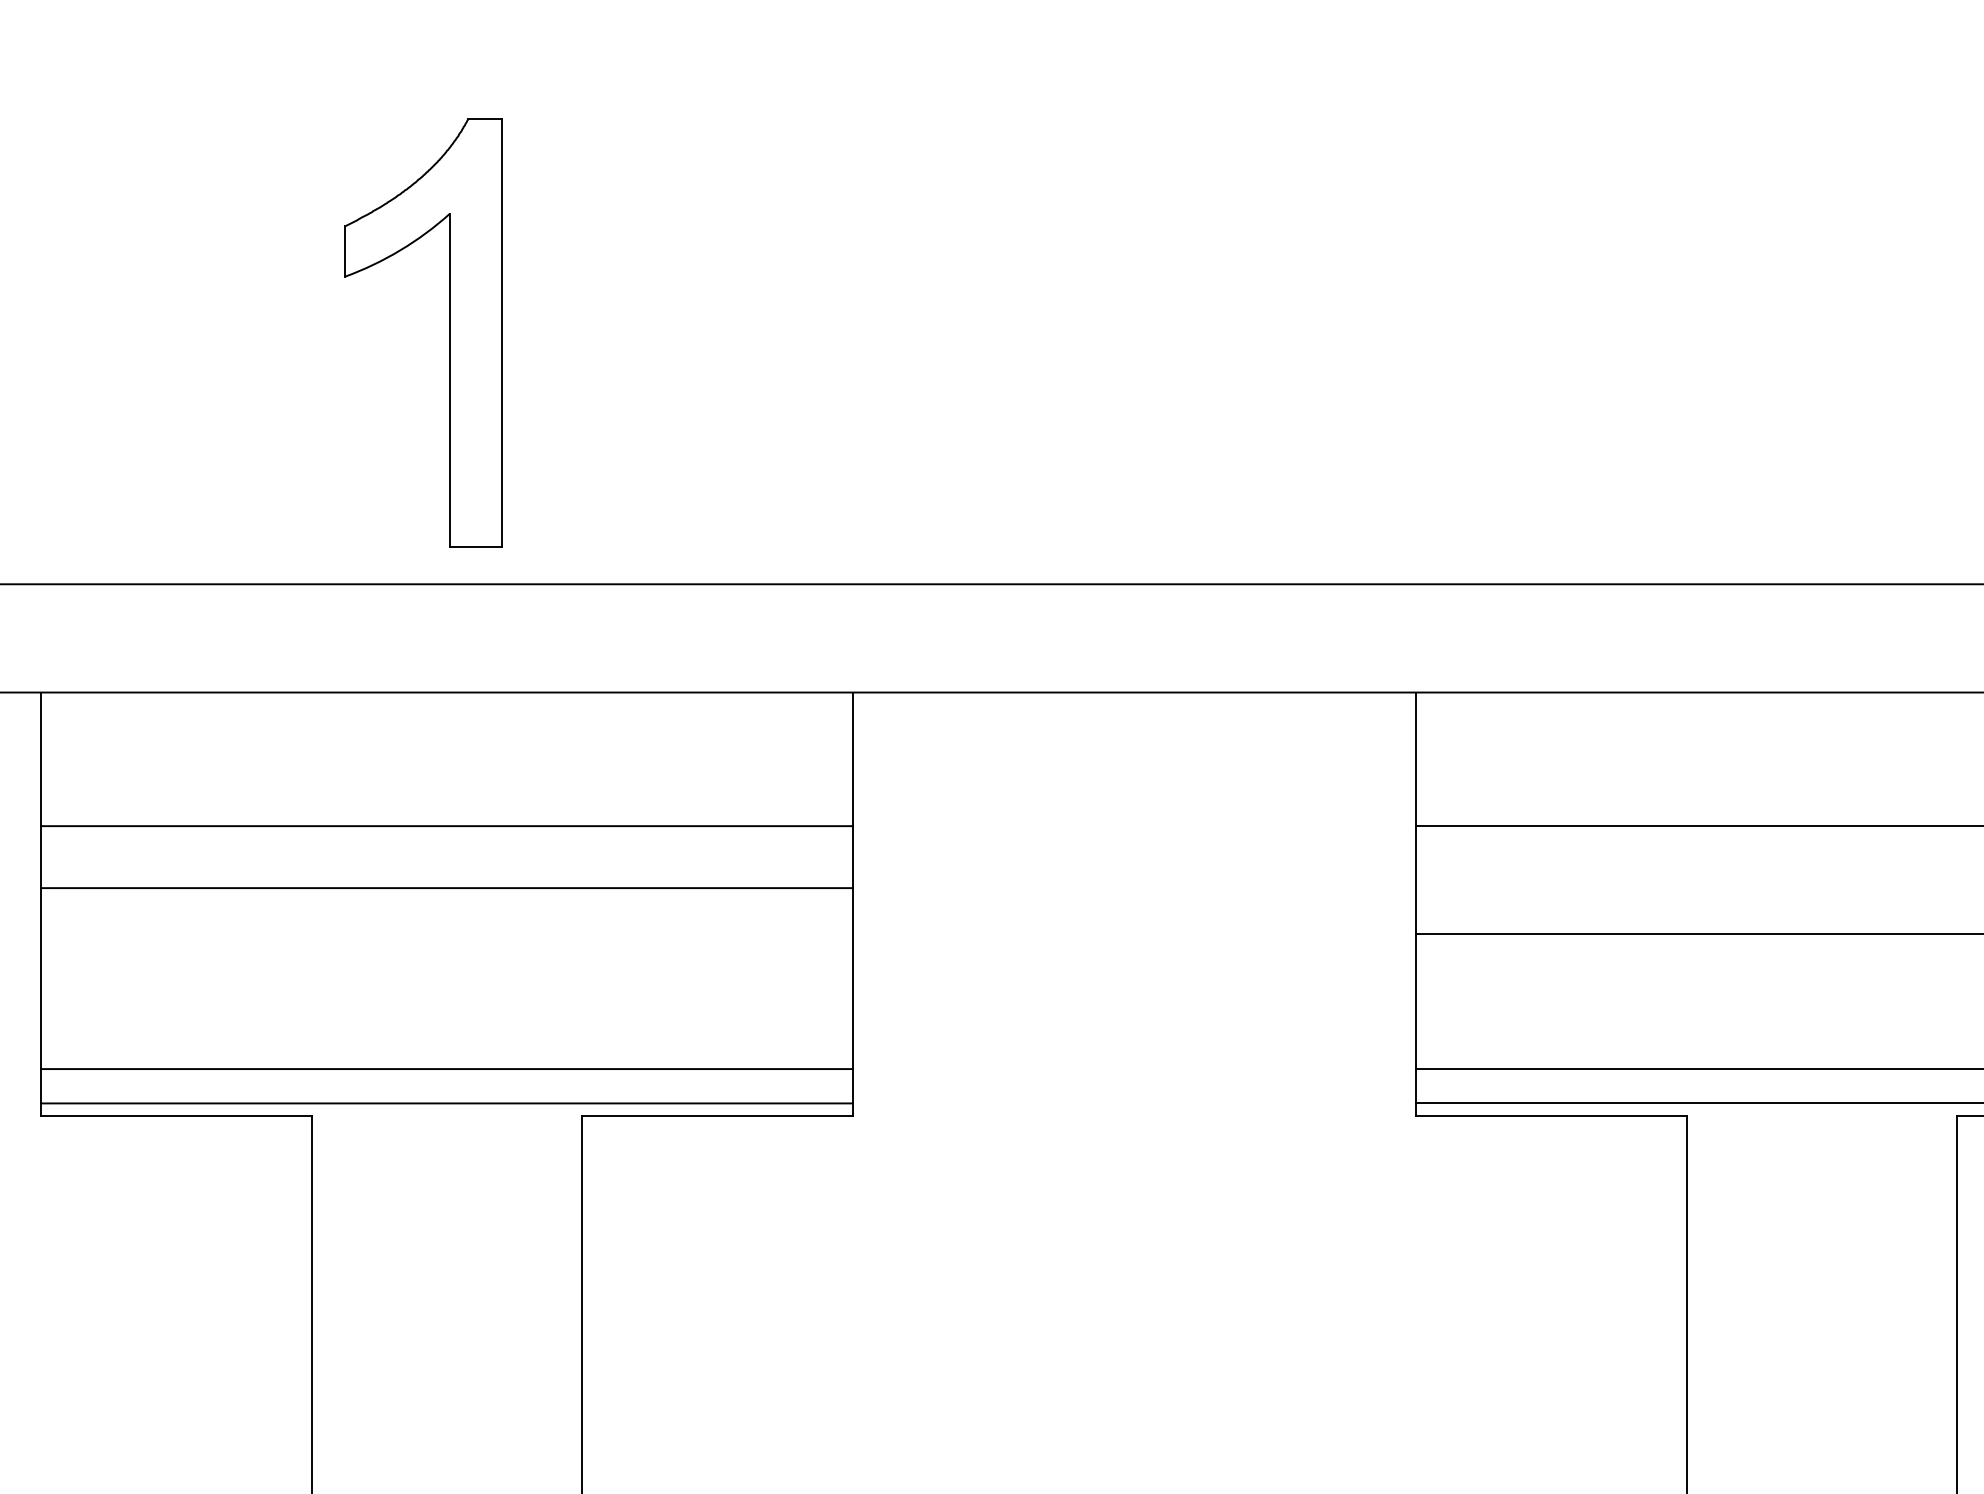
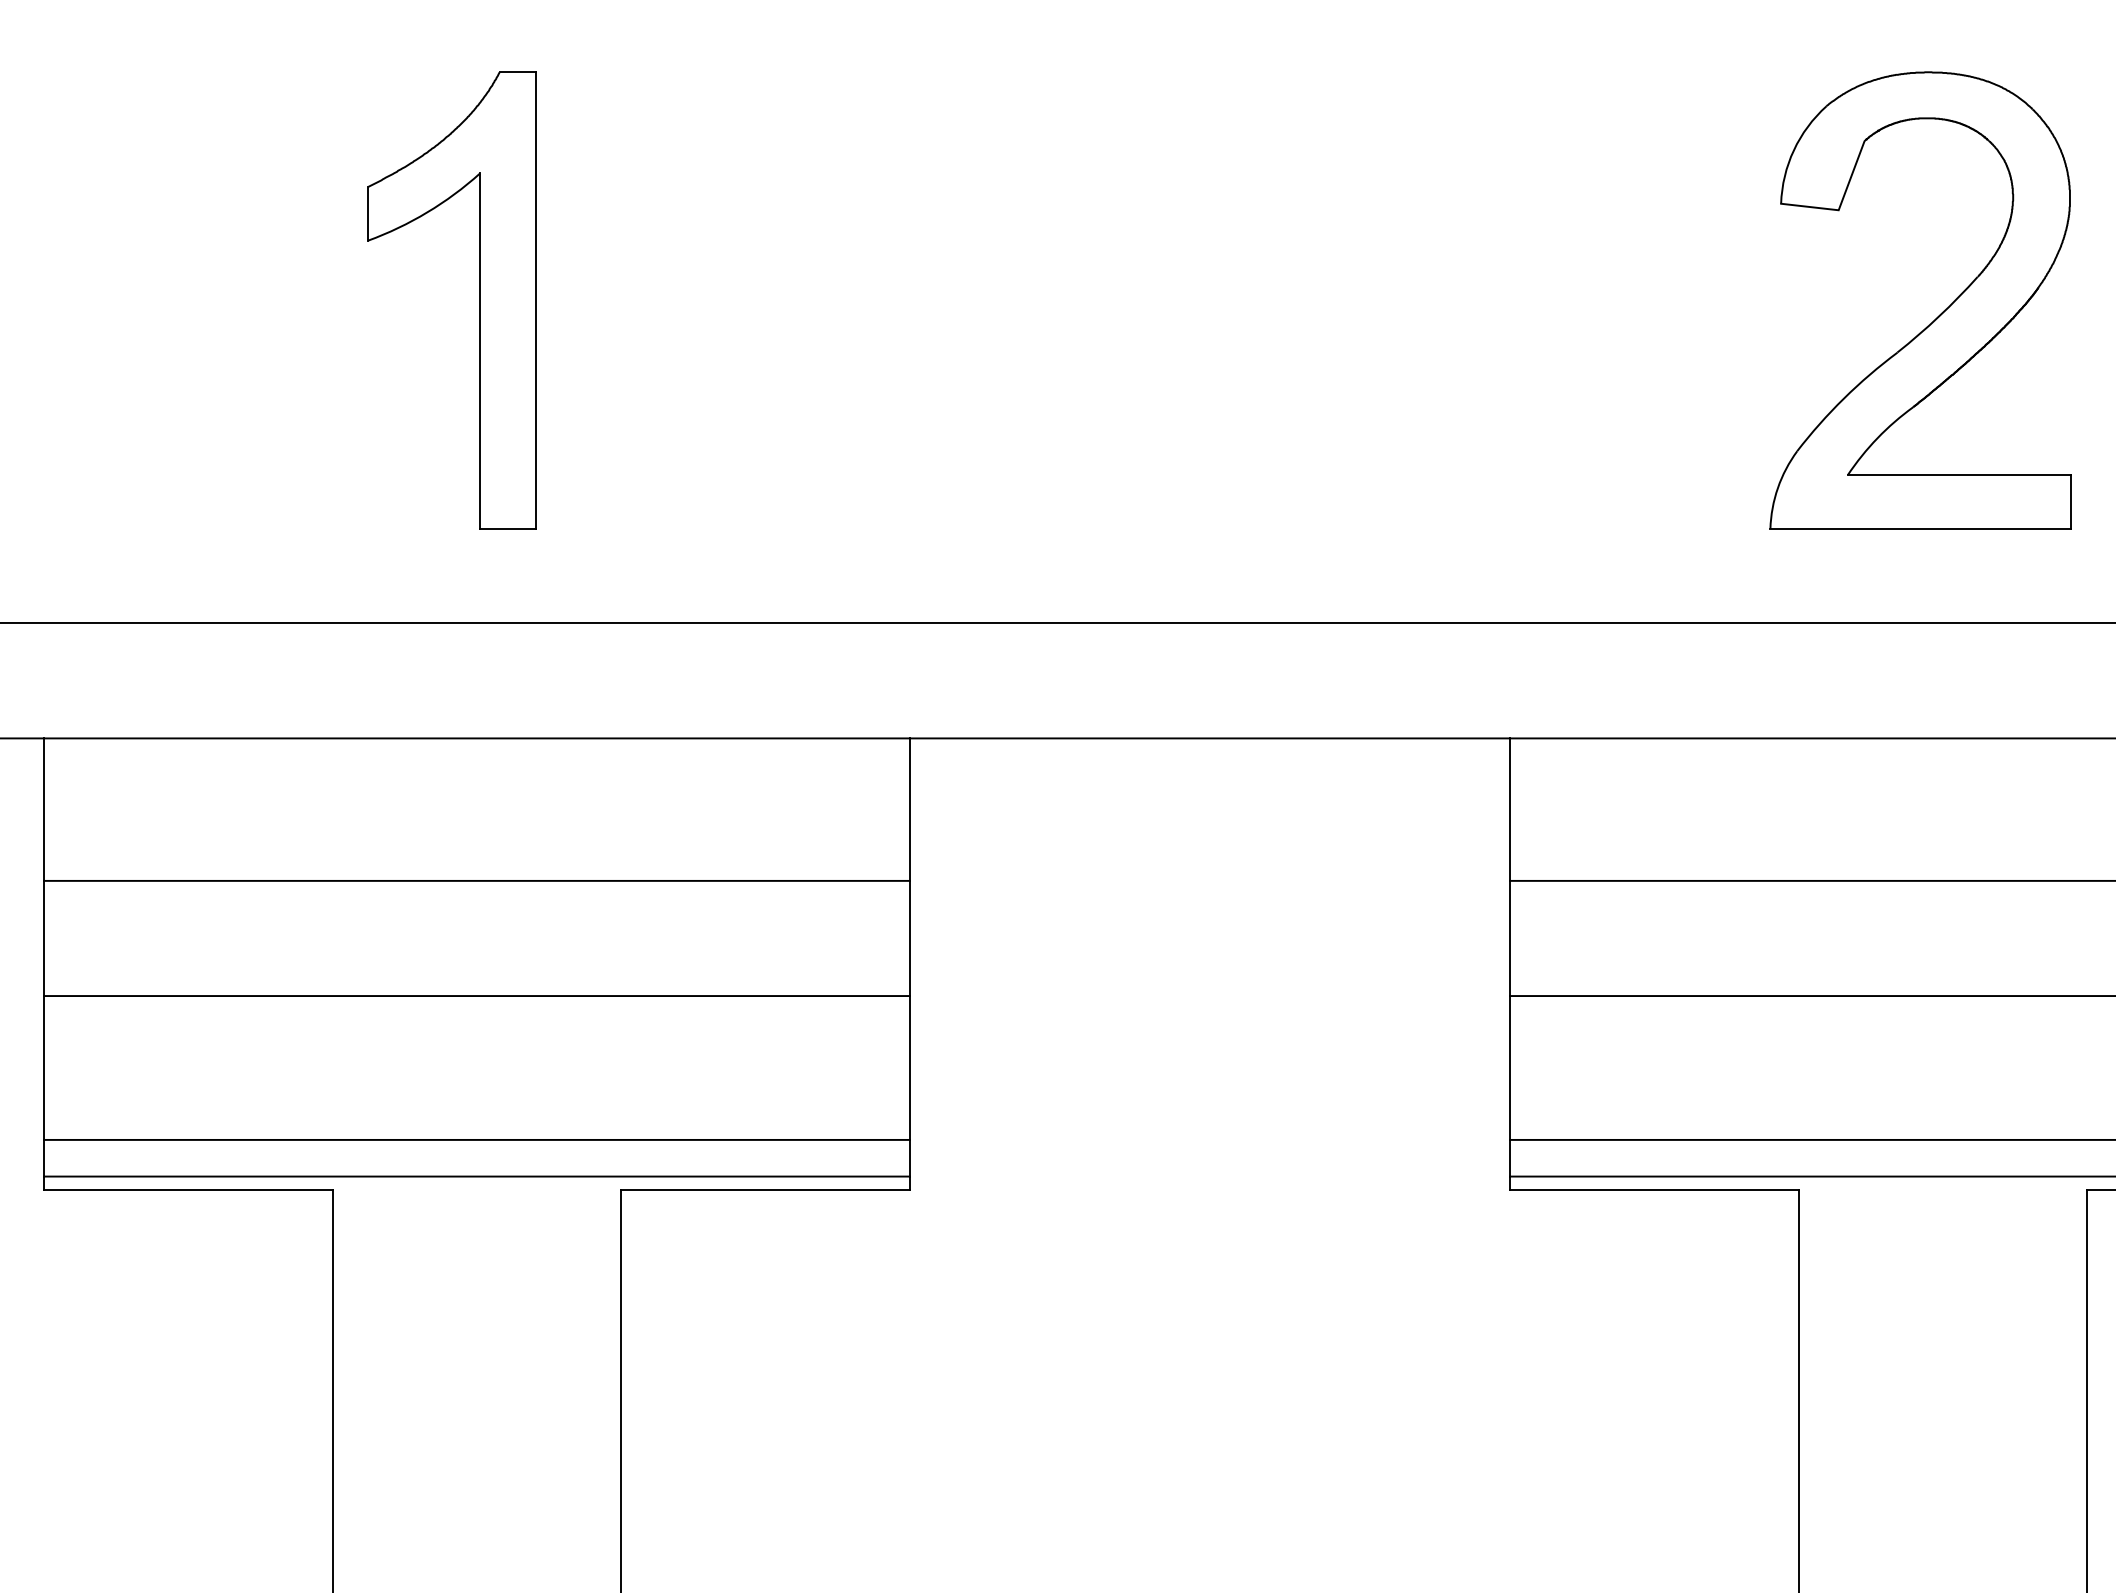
part: (1814, 298) -> (1935, 318), added
part: (449, 332) -> (479, 300), moved
line: (447, 888) -> (477, 996), moved

